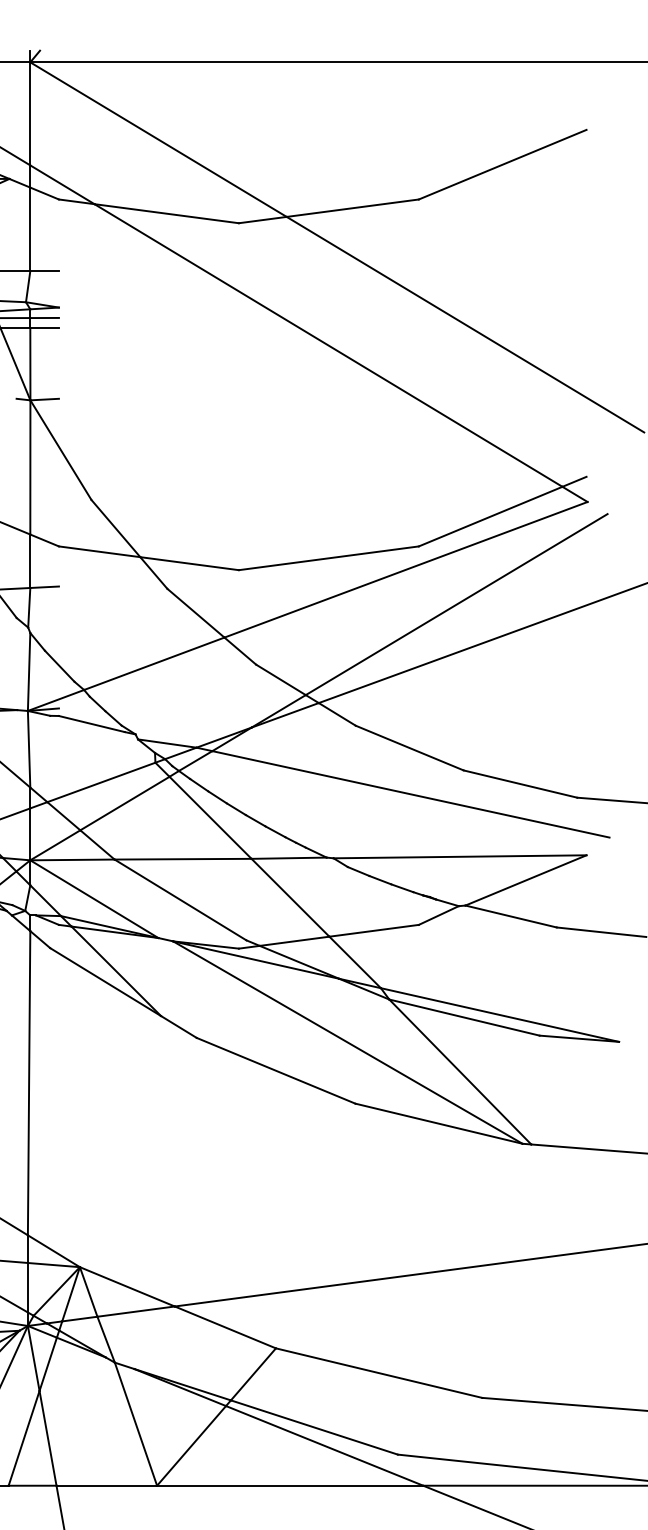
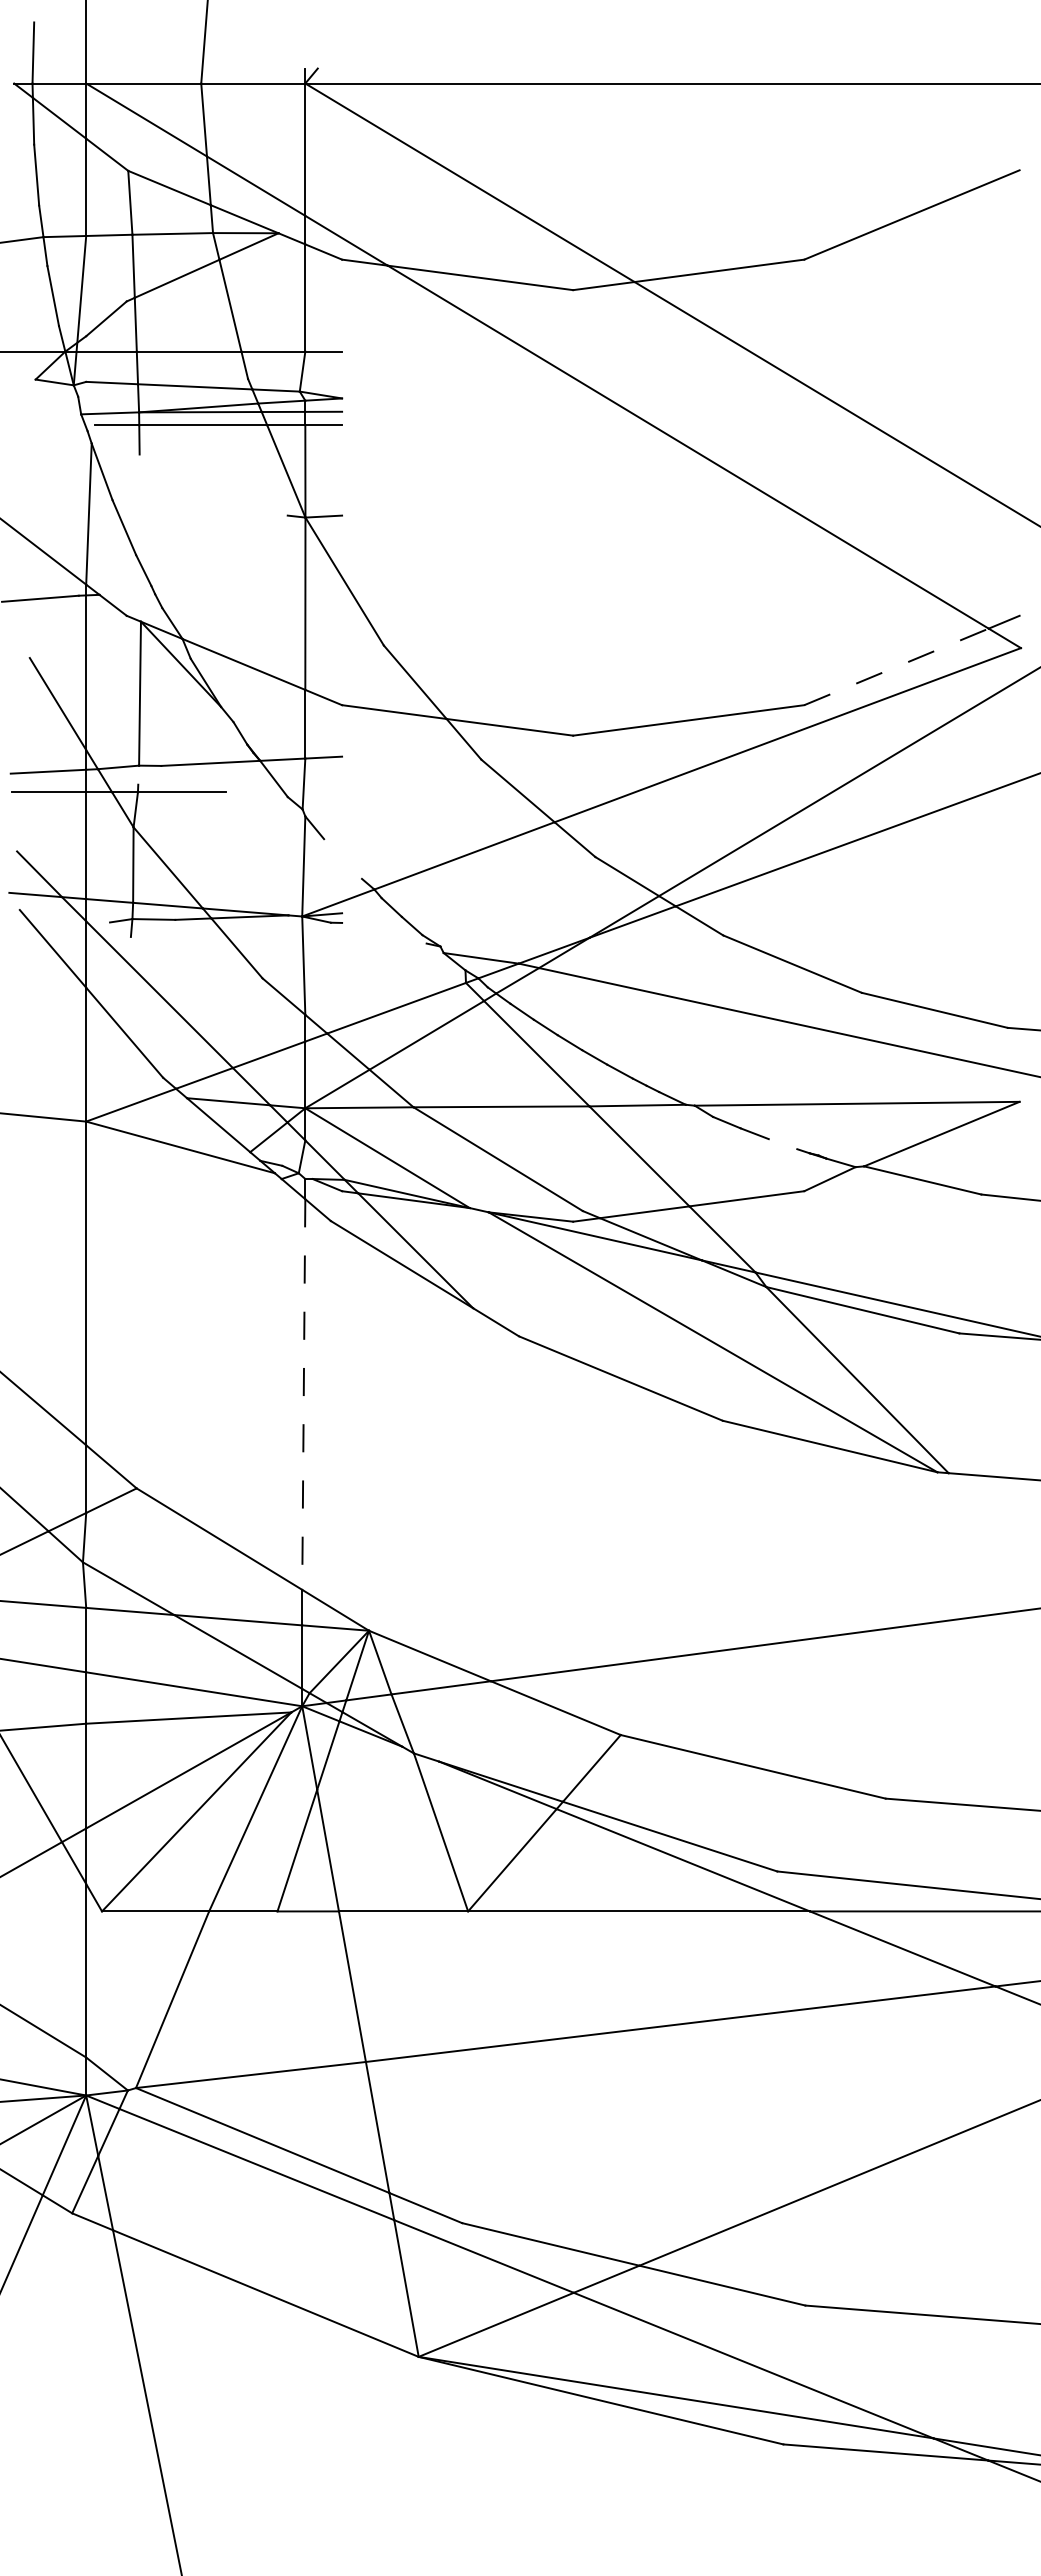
line: (490, 516) -> (896, 666), solid -> dashed
line: (60, 665) -> (343, 858), removed
line: (91, 723) -> (384, 932), removed
line: (401, 888) -> (782, 1144), removed
line: (28, 1083) -> (303, 1395), solid -> dashed

